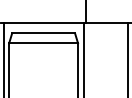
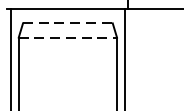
line: (44, 33) -> (69, 23), solid -> dashed
line: (44, 43) -> (69, 37), solid -> dashed

